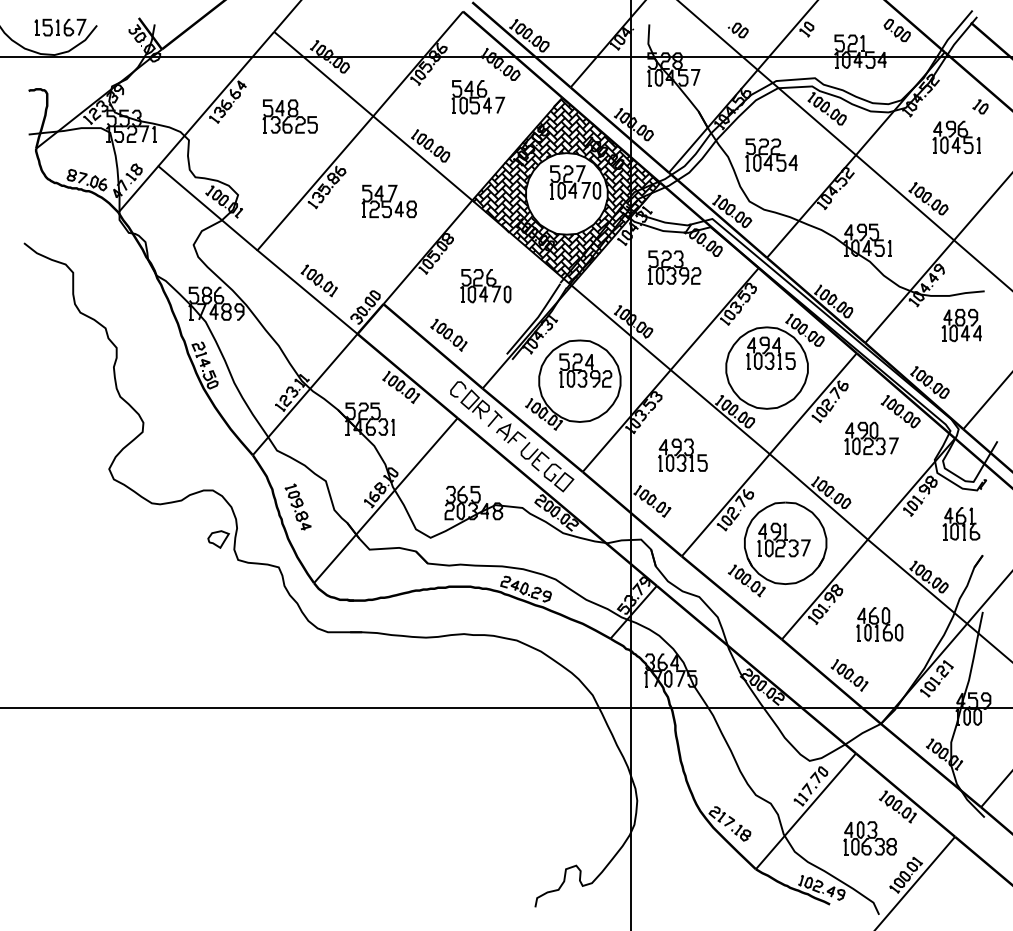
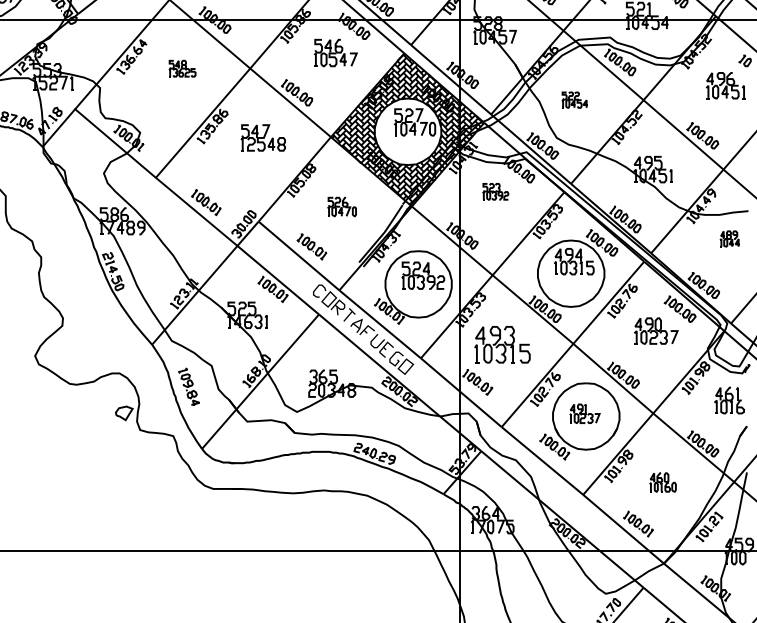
part: (289, 116) -> (182, 68), size x0.6
part: (771, 154) -> (574, 99), size x0.6
part: (674, 267) -> (495, 191), size x0.6
part: (485, 286) -> (341, 207), size x0.7
part: (961, 325) -> (729, 239), size x0.6
part: (682, 454) -> (502, 344), size x1.4
part: (783, 539) -> (584, 413), size x0.7
part: (879, 624) -> (662, 482), size x0.7

